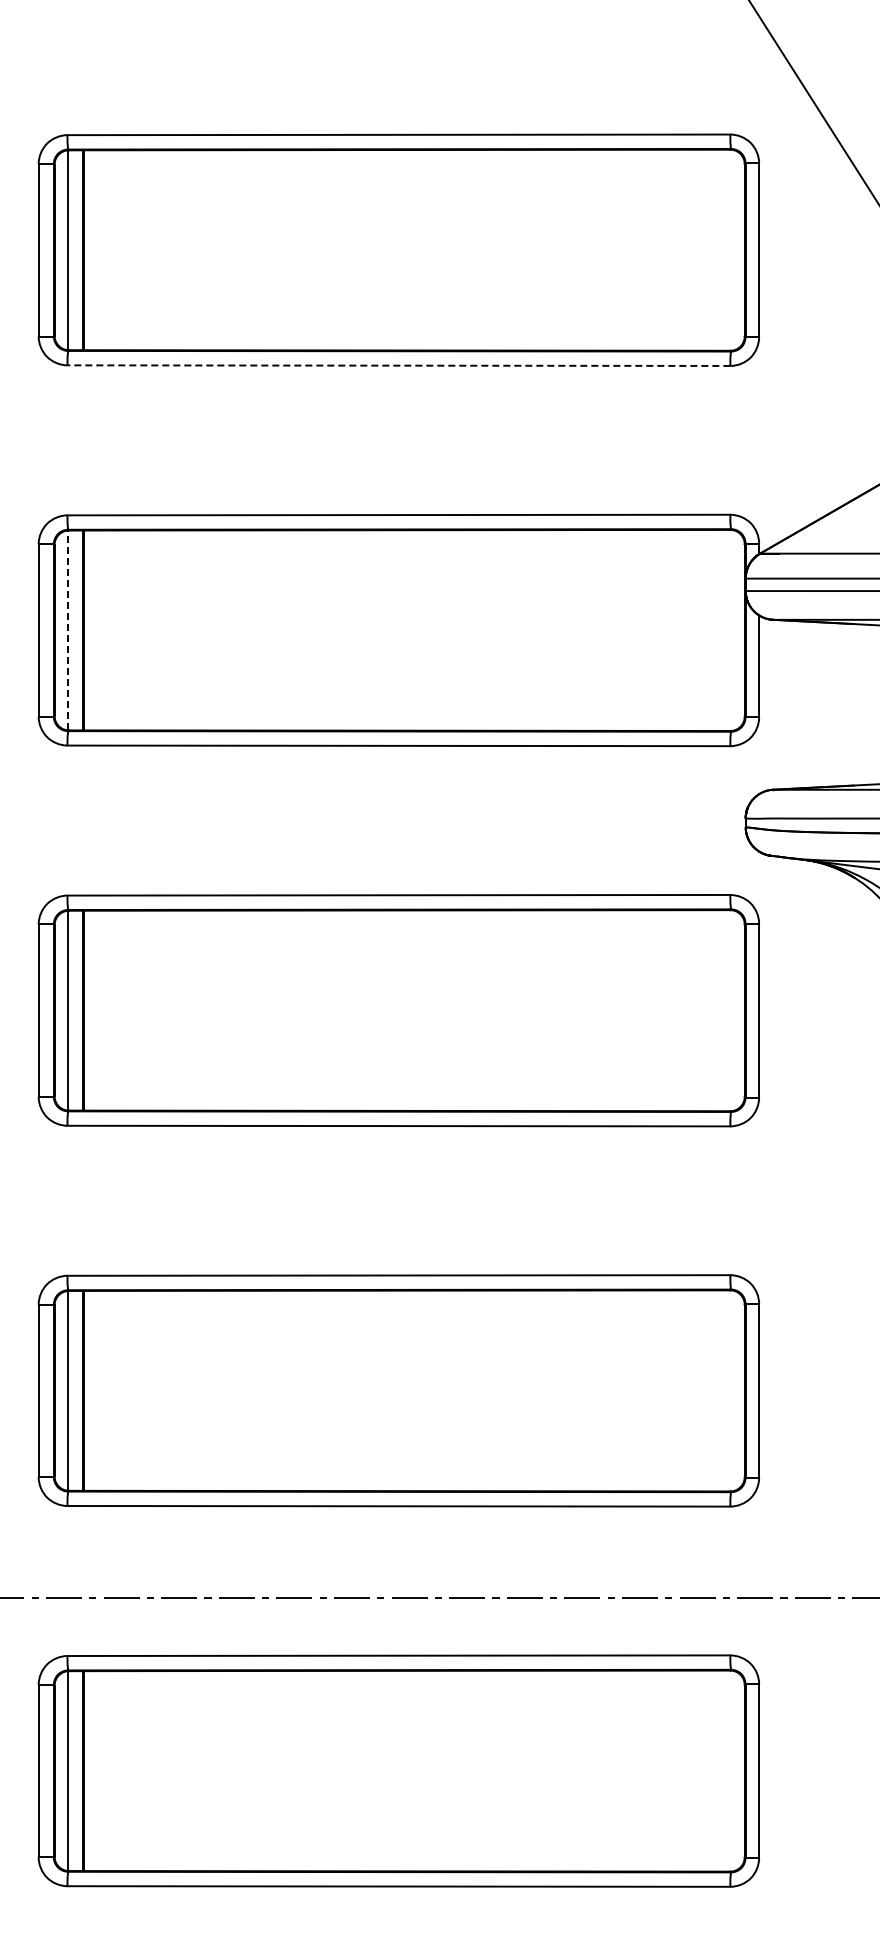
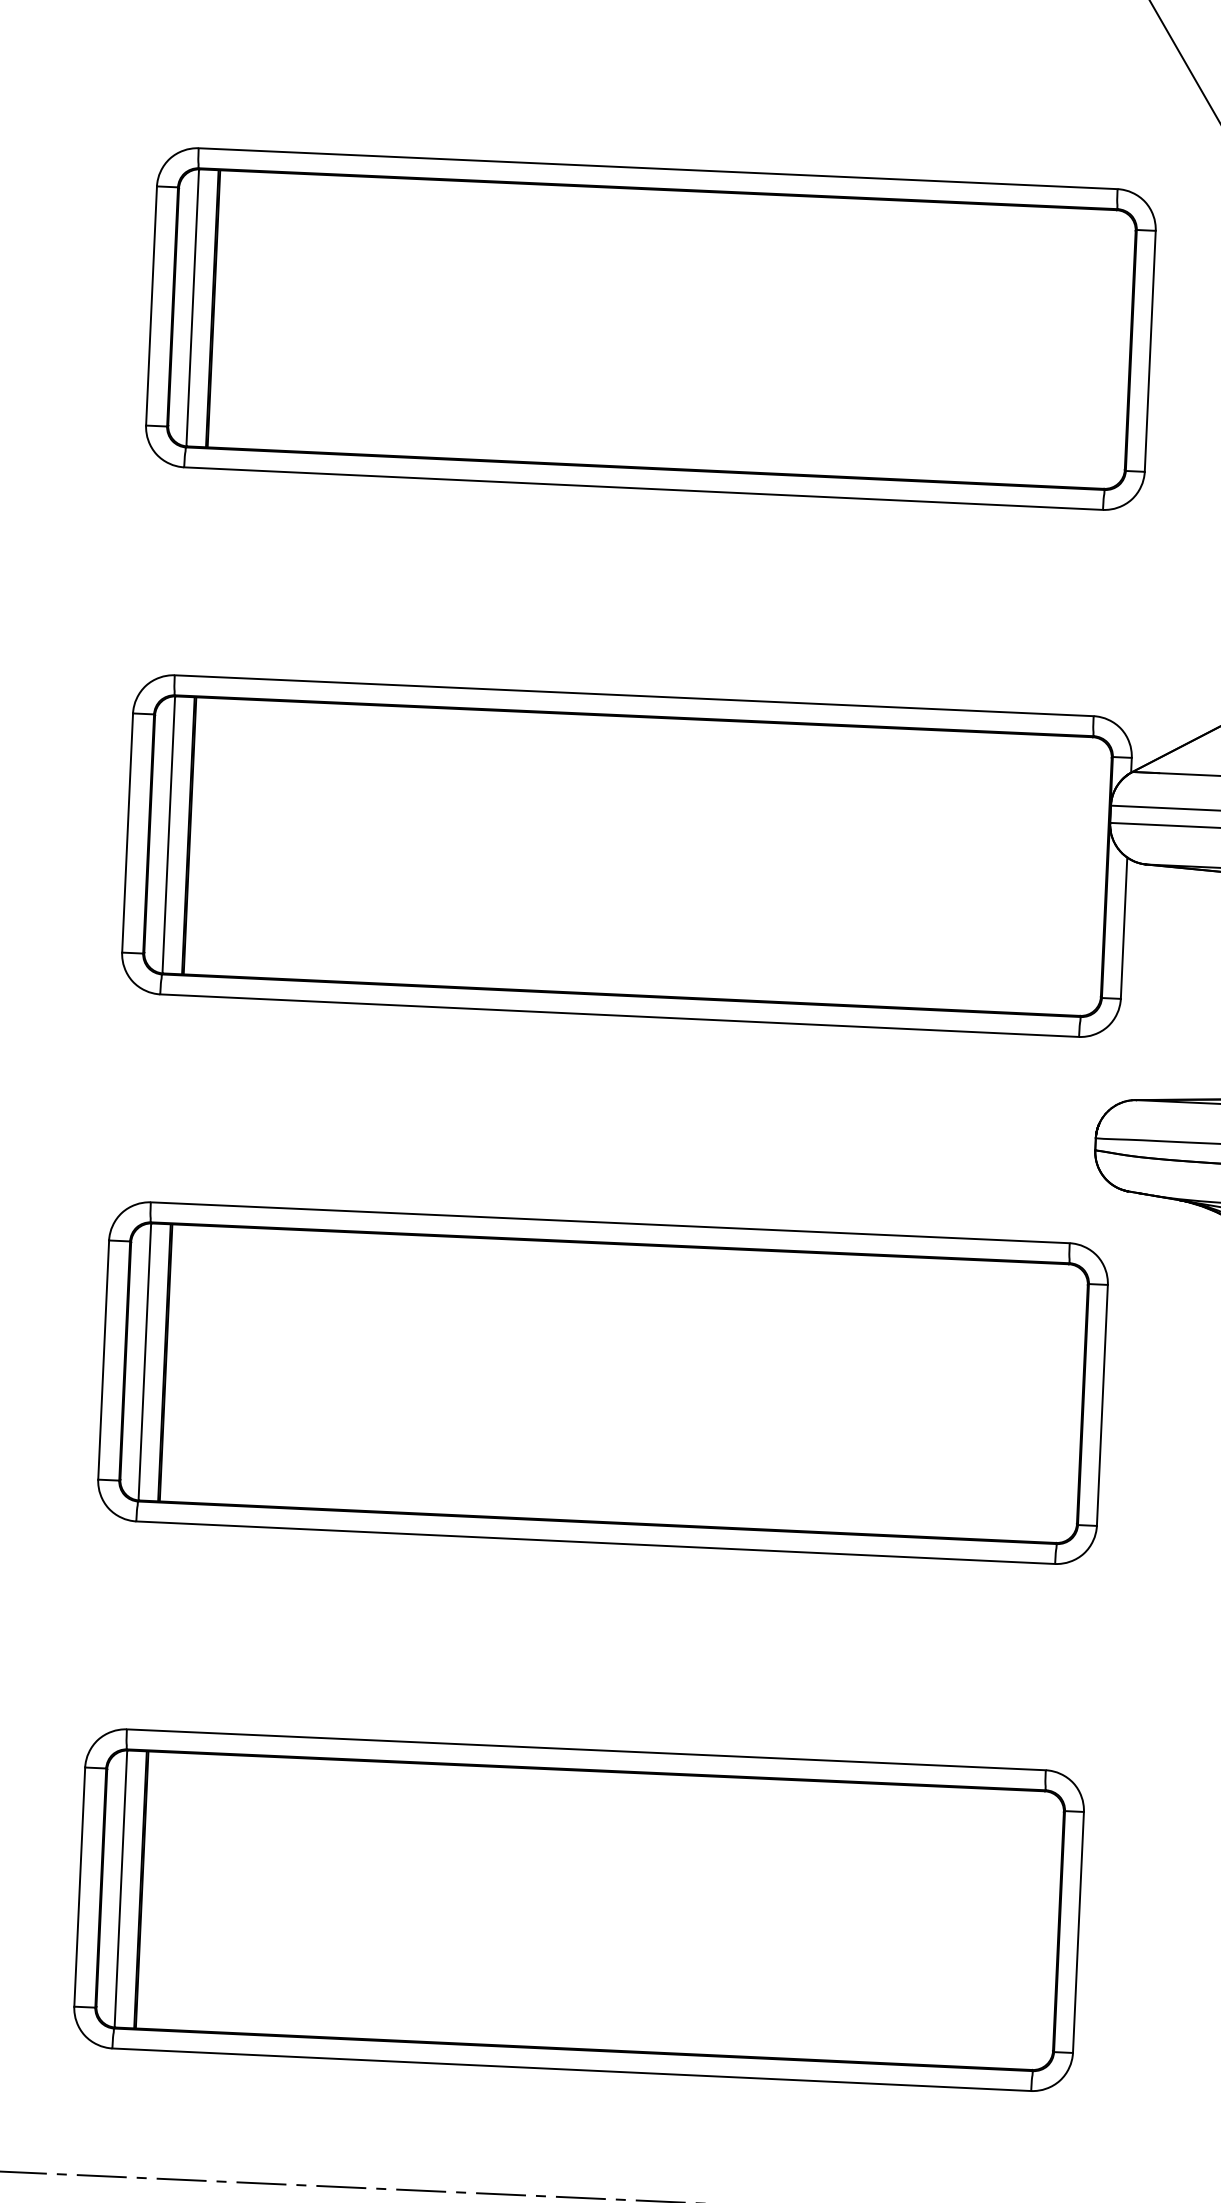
line: (398, 365) -> (643, 488), dashed -> solid
line: (68, 630) -> (168, 834), dashed -> solid

